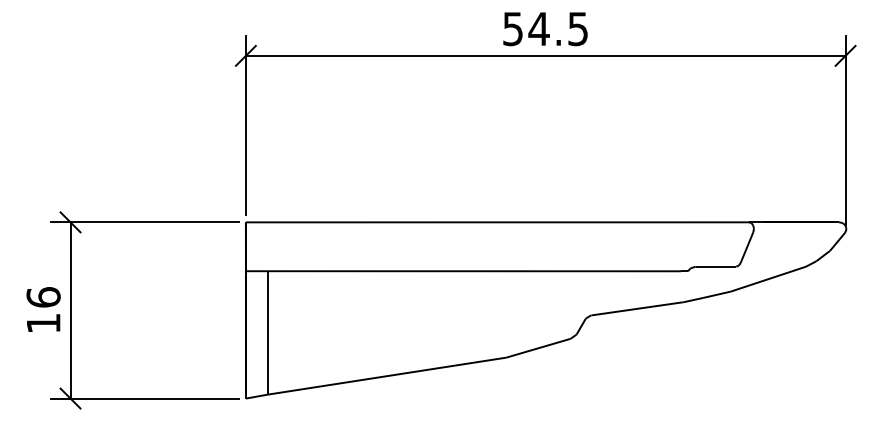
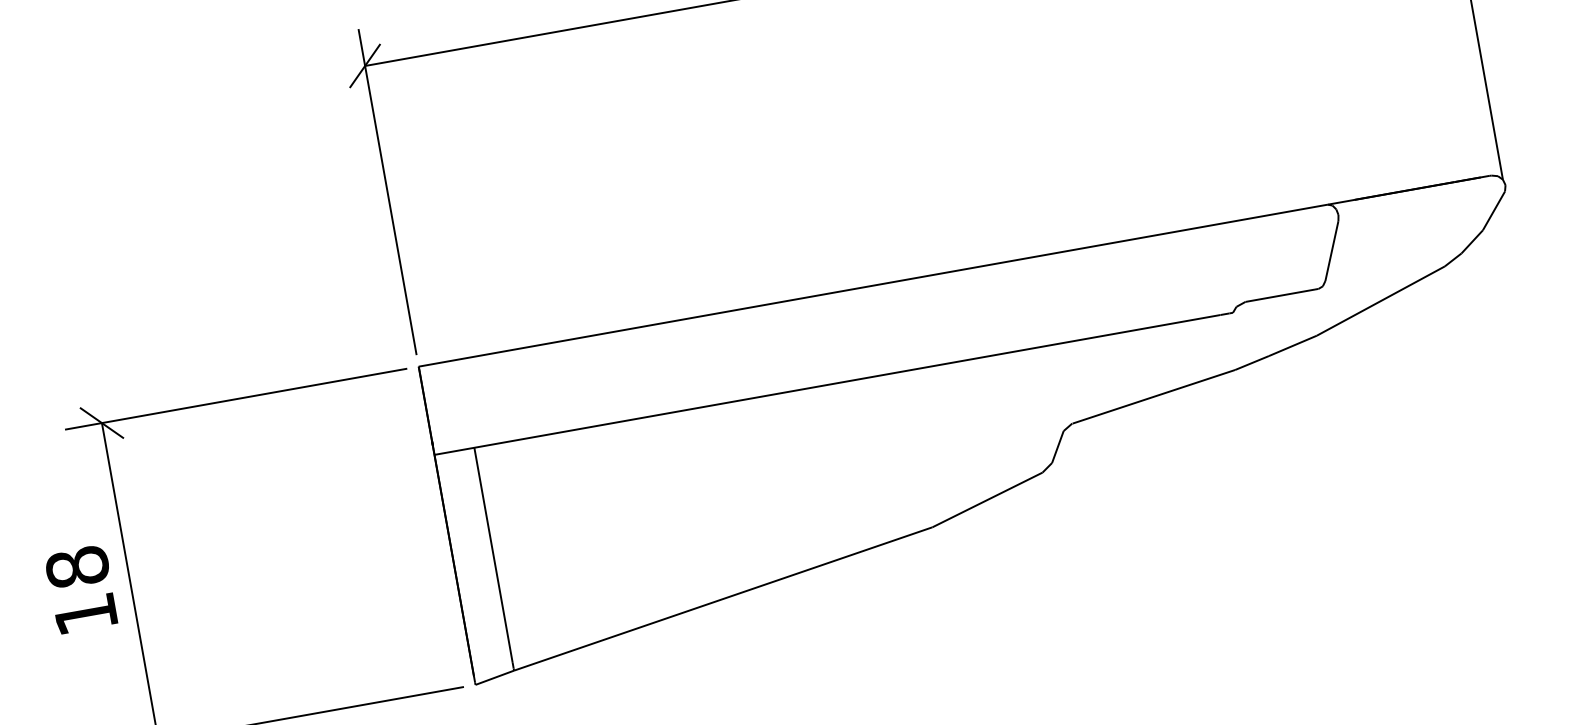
text: (43, 297) -> (77, 567), 16 -> 18

